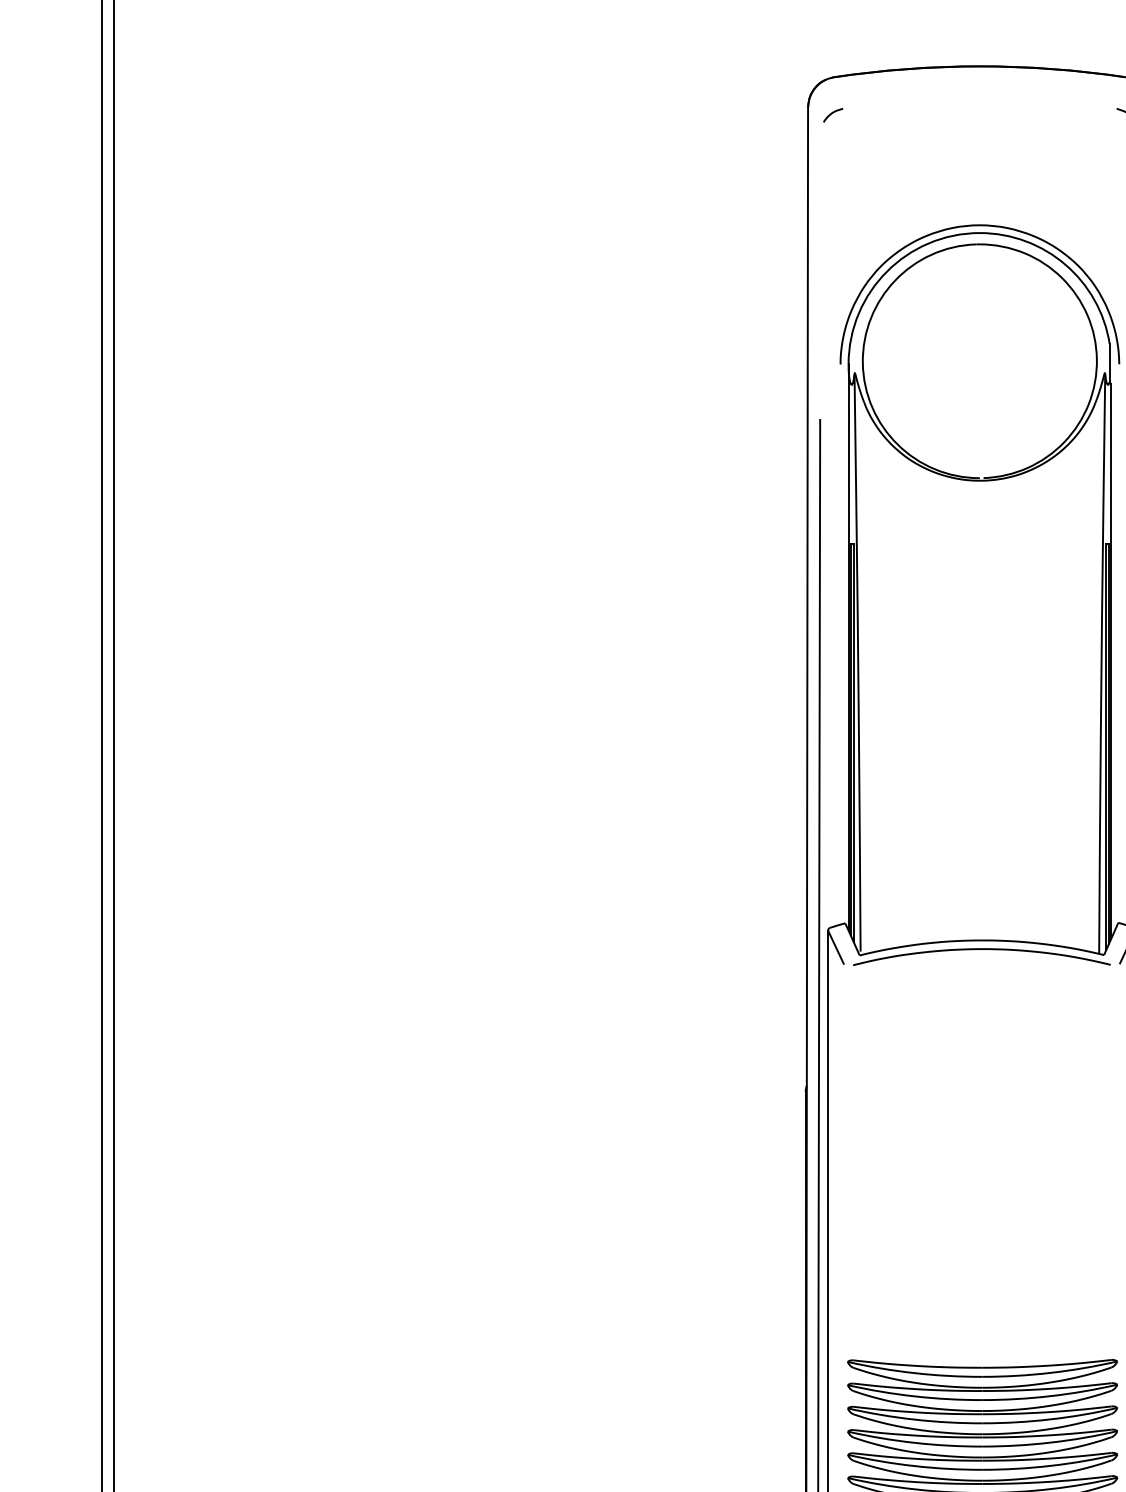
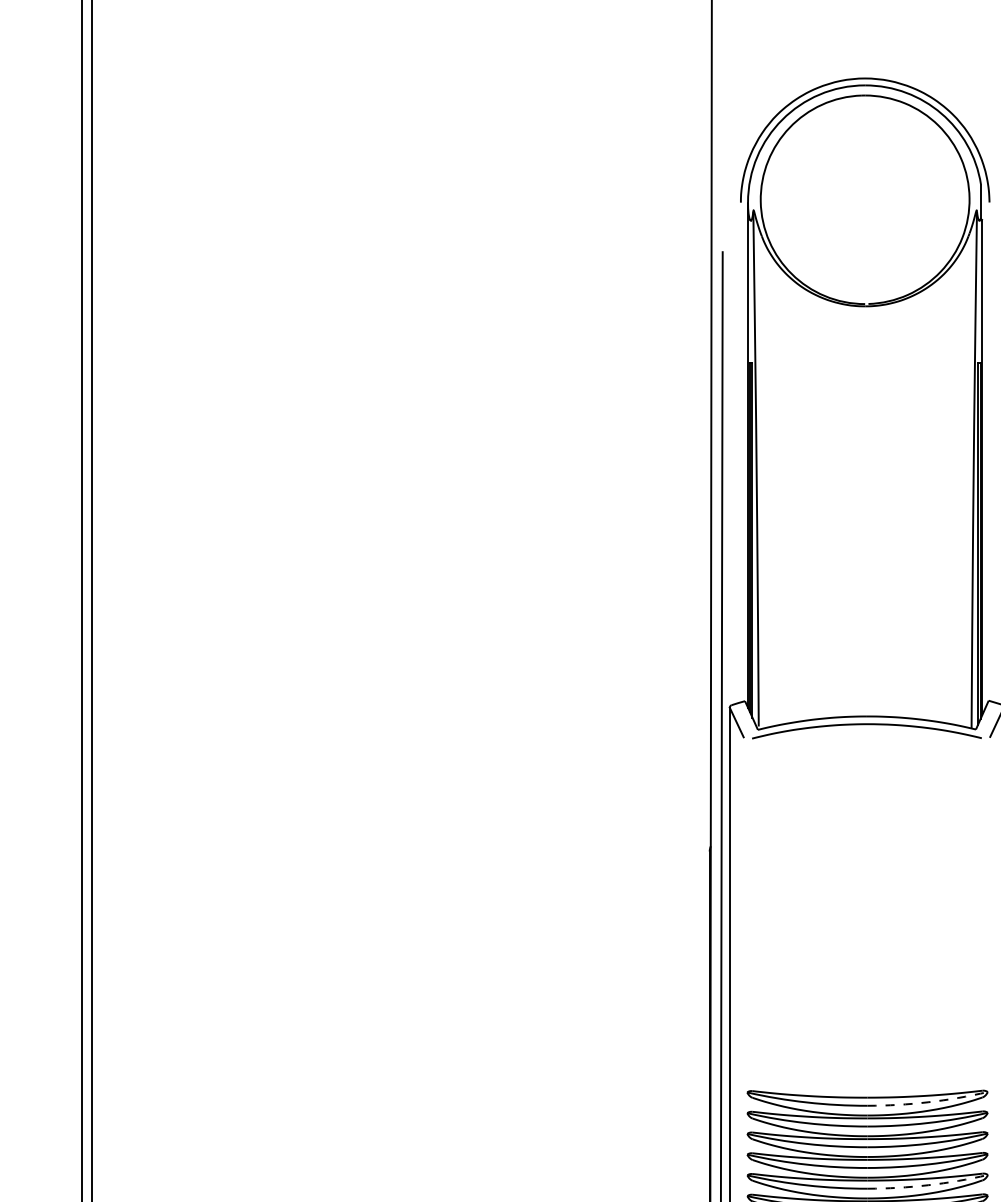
arc: (1050, 1372) -> (928, 1101), solid -> dashed
arc: (1050, 1465) -> (928, 1184), solid -> dashed

